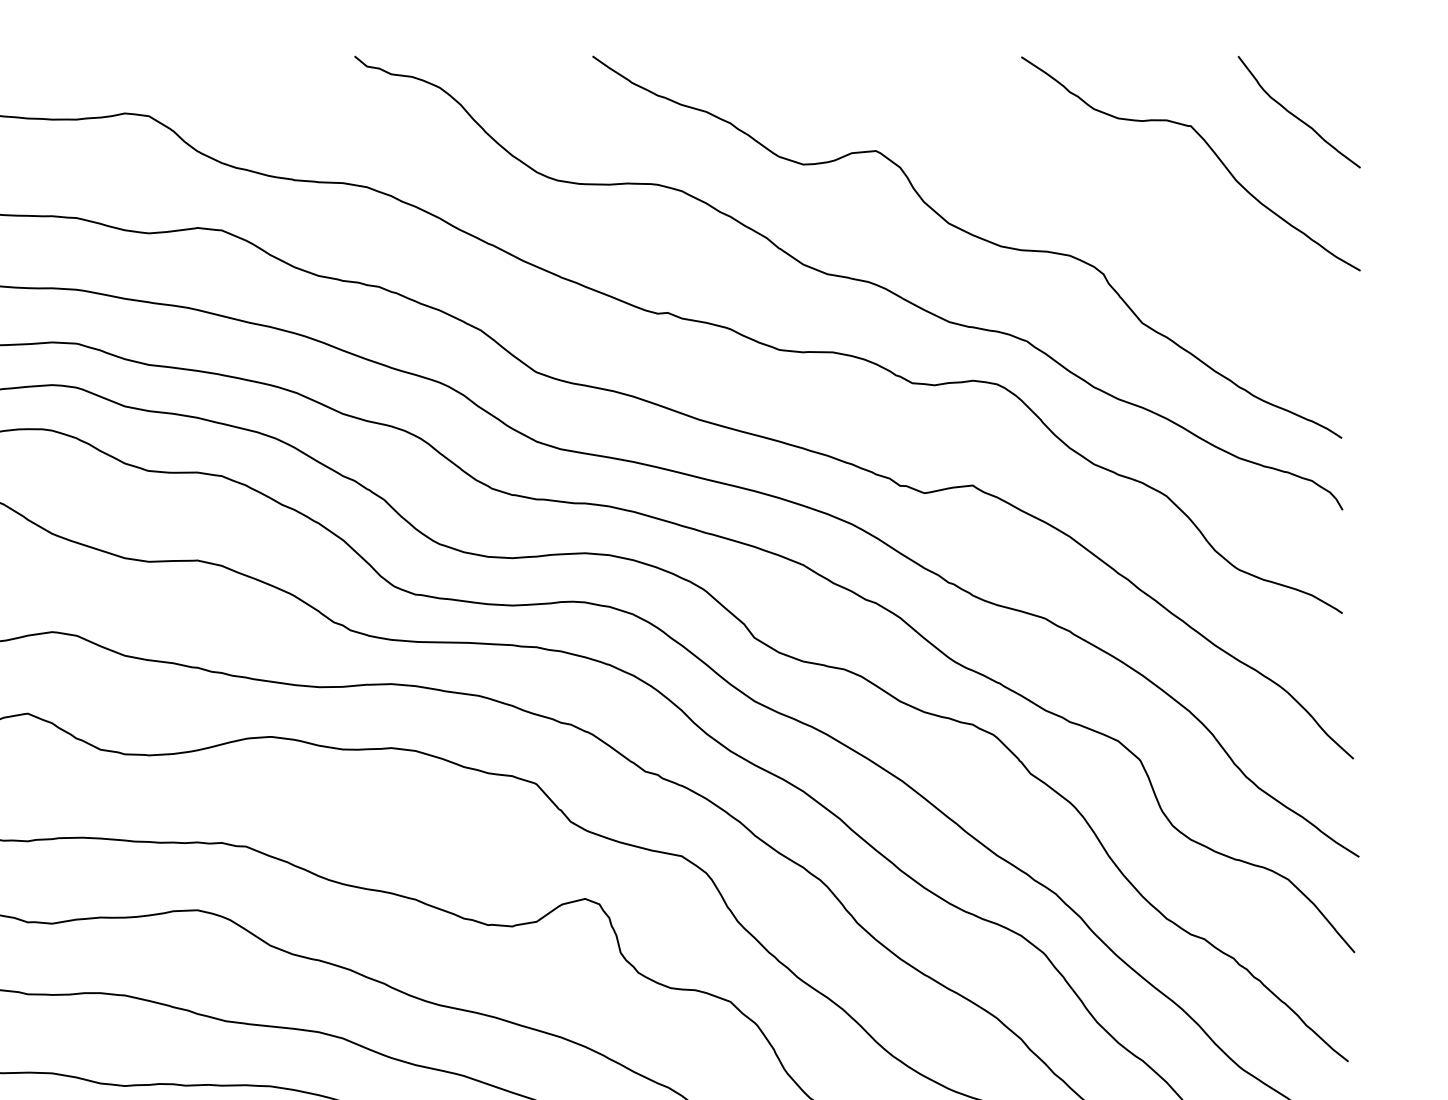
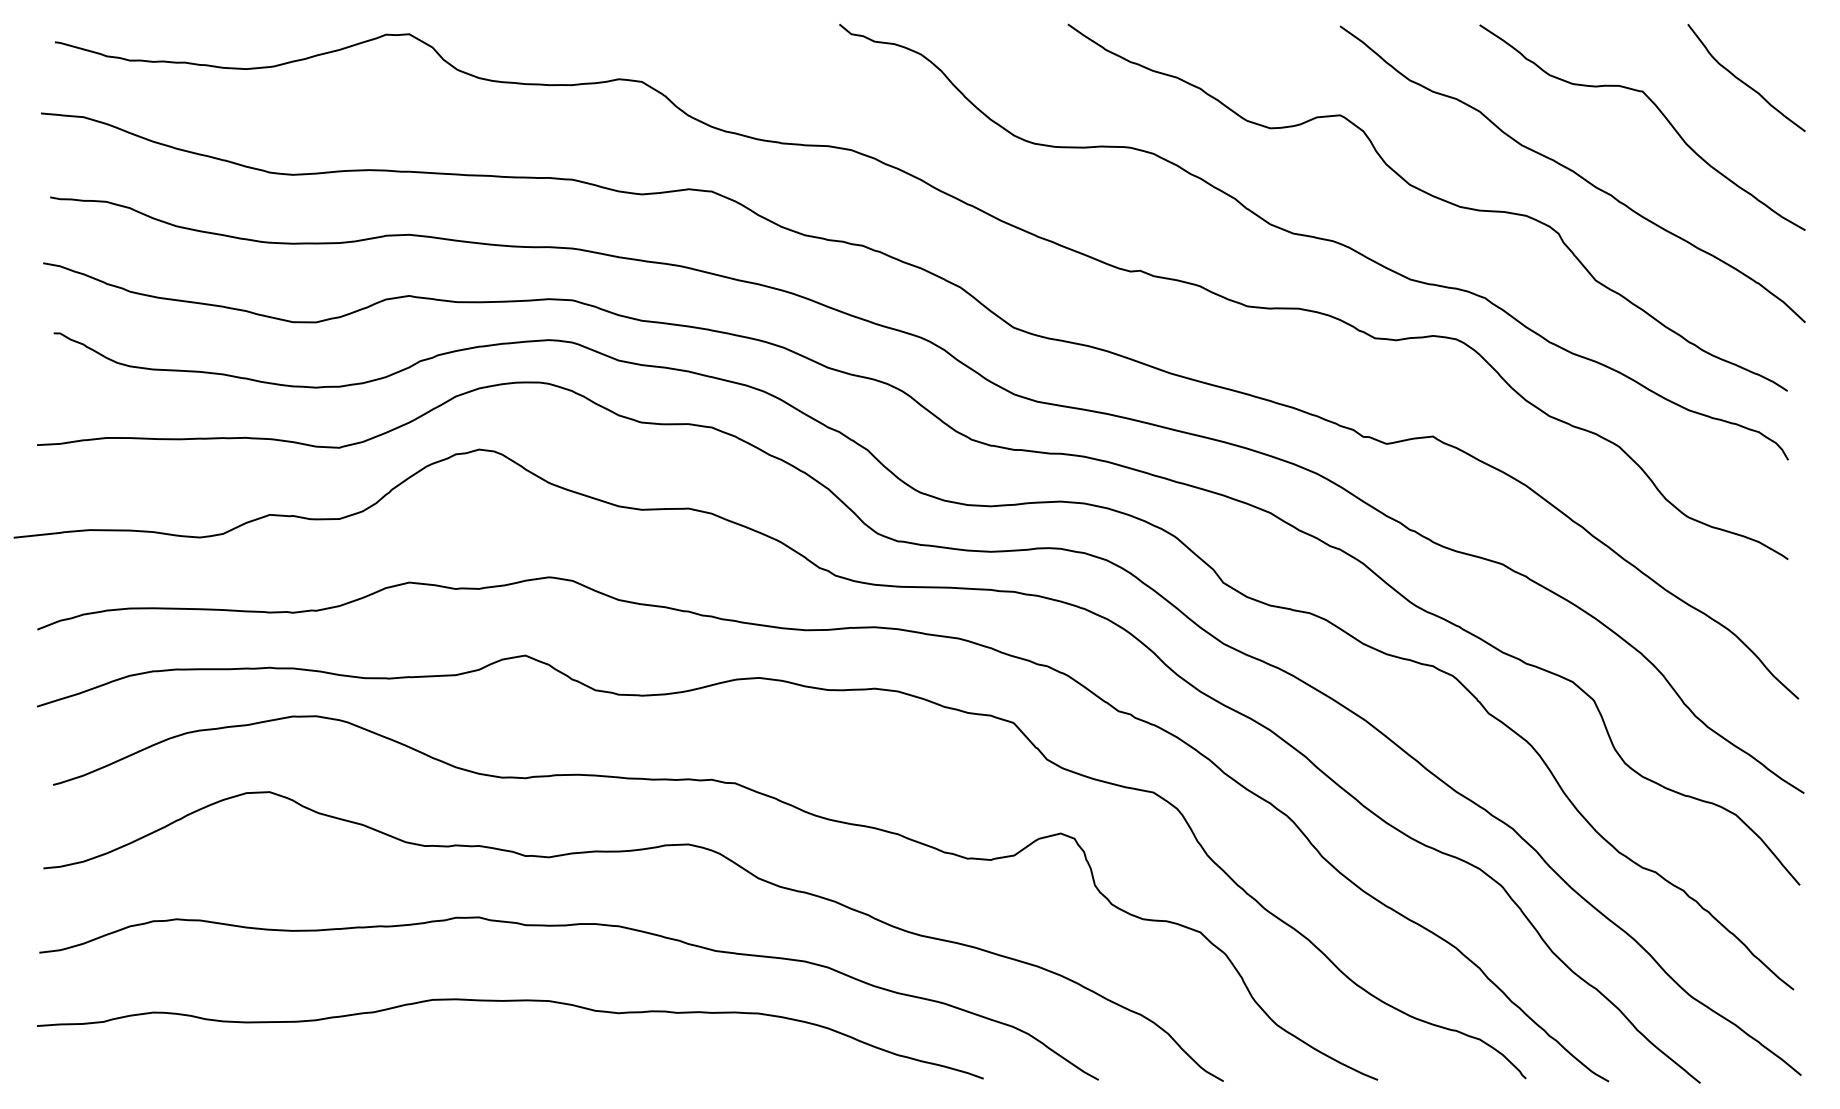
curve: (1117, 210) -> (1572, 172), added

